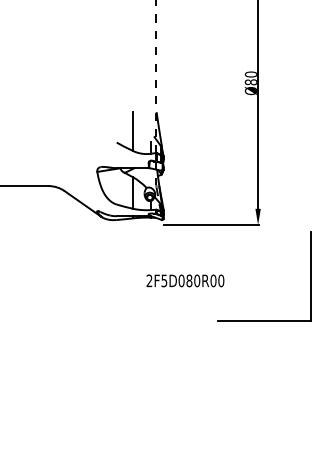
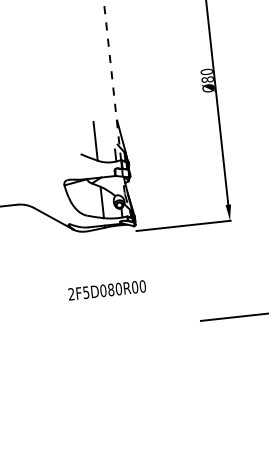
text: (185, 280) -> (107, 289), moved

